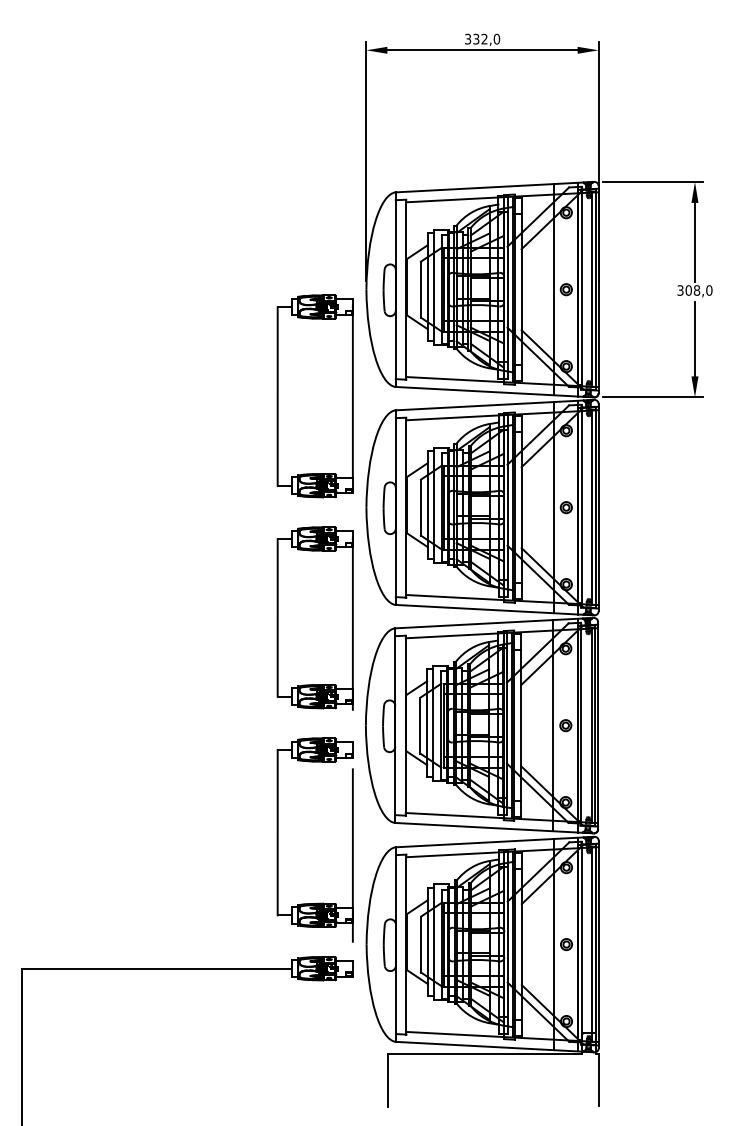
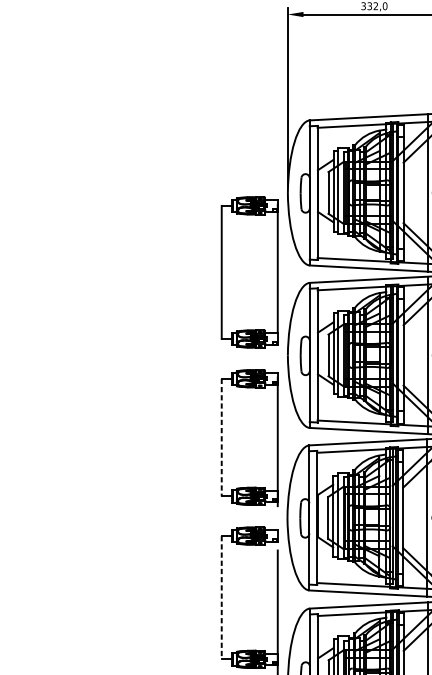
line: (277, 617) -> (221, 437), solid -> dashed
line: (277, 832) -> (221, 597), solid -> dashed

